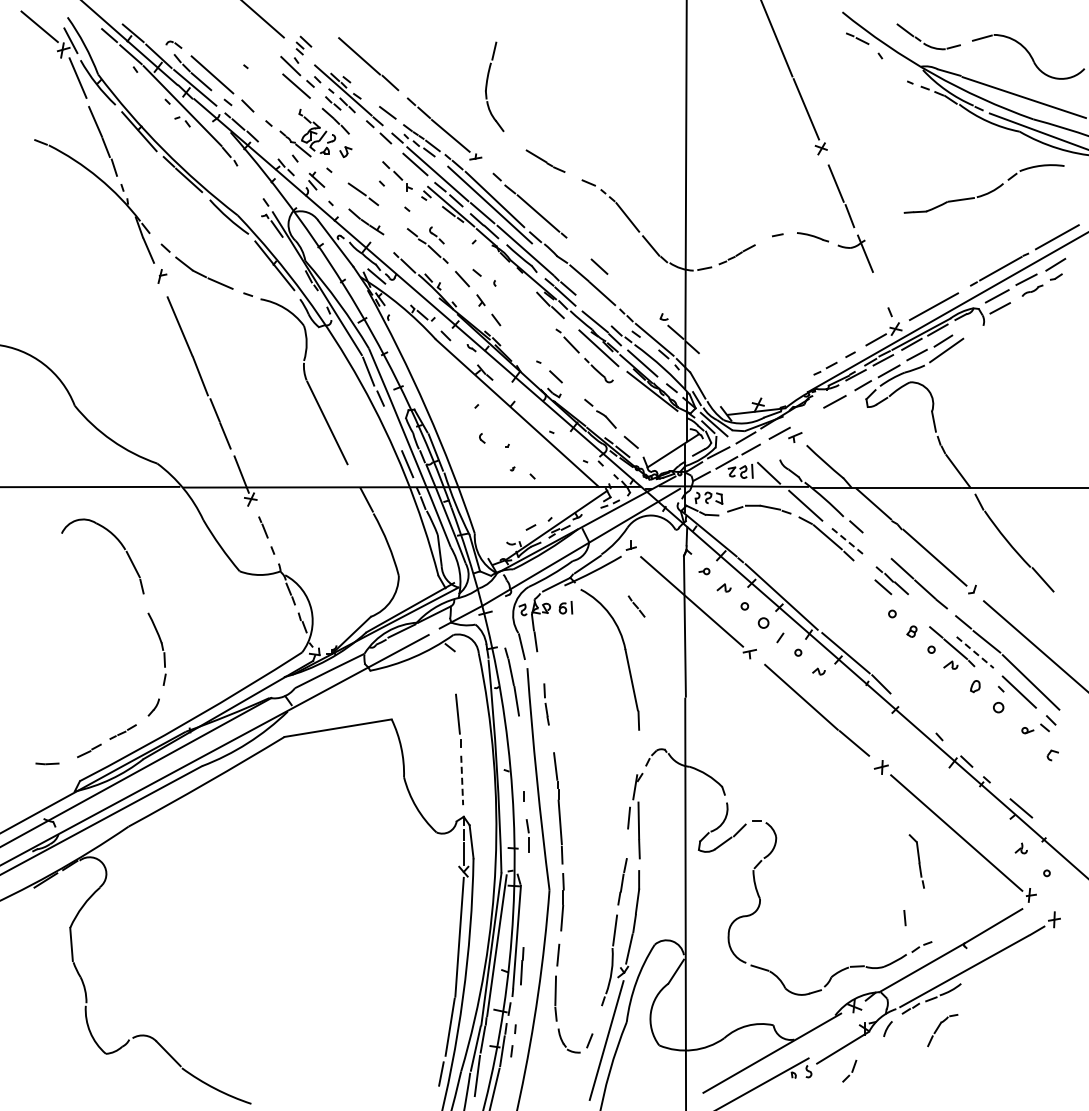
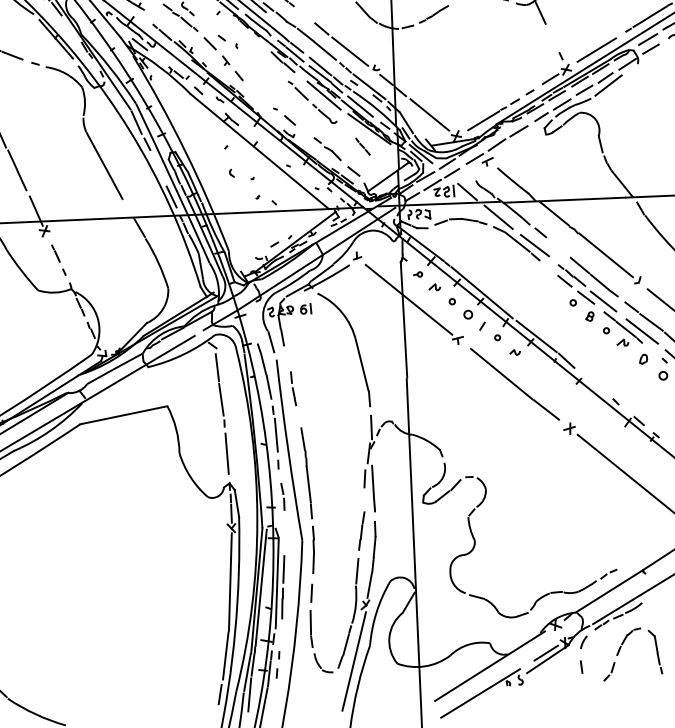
line: (632, 295) -> (349, 51), added
line: (595, 312) -> (320, 66), added
line: (970, 325) -> (627, 64), added
line: (726, 377) -> (429, 115), added
line: (791, 386) -> (482, 120), added
line: (806, 416) -> (496, 144), added
line: (848, 542) -> (534, 245), dashed -> solid
line: (636, 606) -> (362, 146), moved
line: (907, 608) -> (585, 297), added
line: (929, 613) -> (603, 301), added
line: (975, 652) -> (642, 331), dashed -> solid
line: (454, 674) -> (217, 367), added
part: (522, 752) -> (275, 428), added
line: (639, 755) -> (371, 427), added
line: (462, 780) -> (227, 453), dashed -> solid
part: (916, 861) -> (655, 652), moved
line: (904, 918) -> (581, 667), moved
line: (525, 924) -> (283, 569), added
line: (597, 1019) -> (345, 644), added
line: (841, 1039) -> (546, 652), added
part: (849, 1070) -> (609, 671), moved

